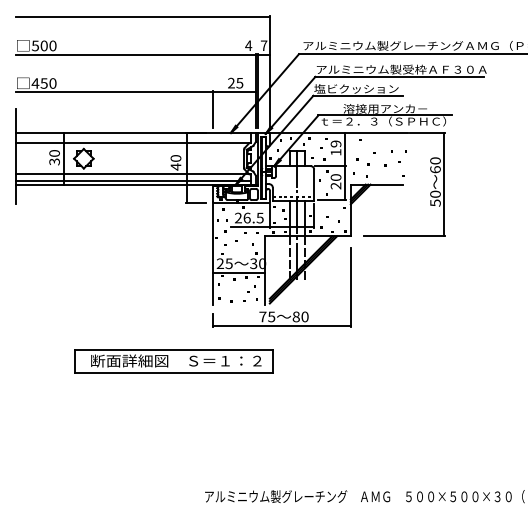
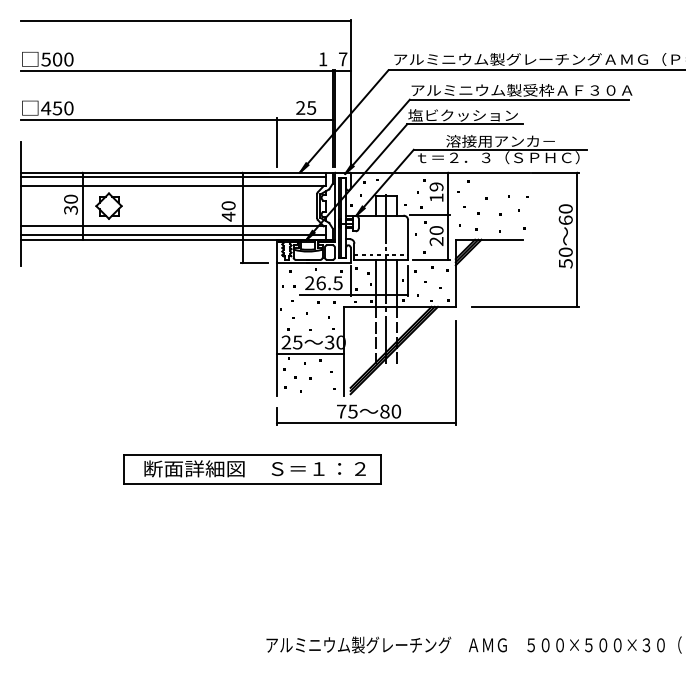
text: (248, 45) -> (322, 59), 4 -> 1
line: (133, 136) -> (173, 177), added
part: (174, 361) -> (252, 469), moved

